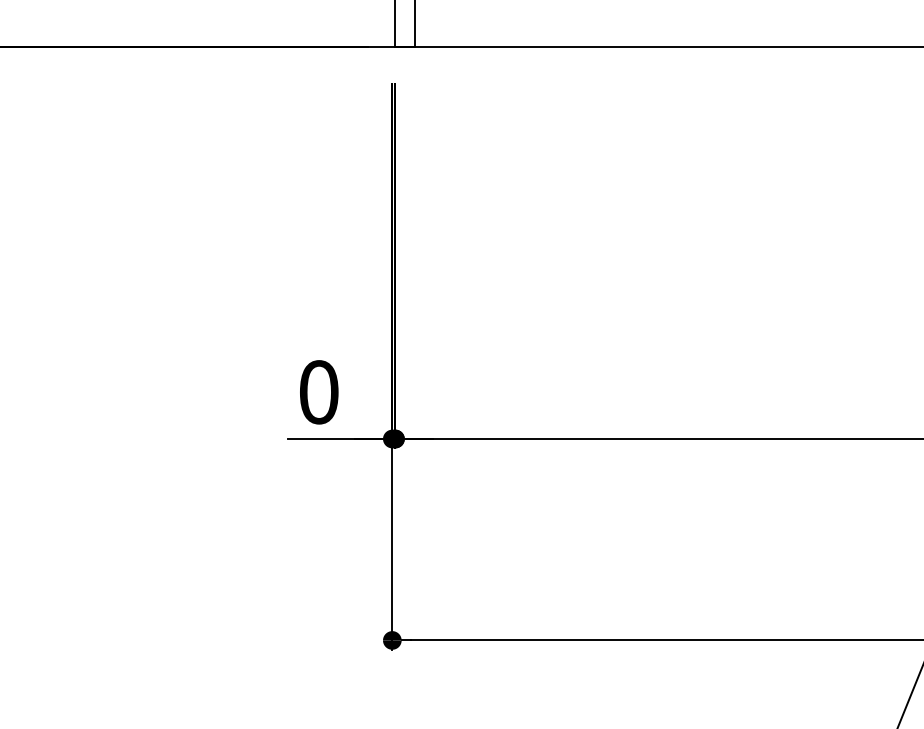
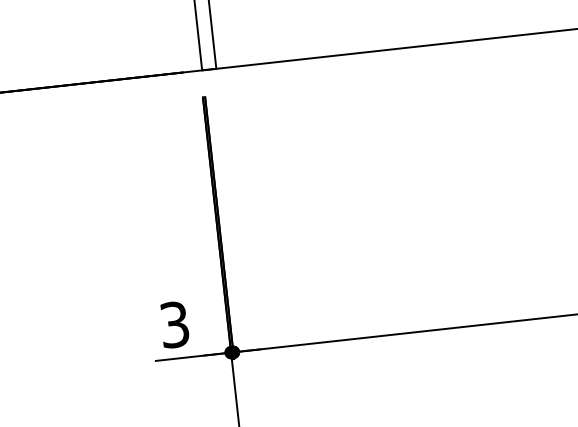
text: (319, 392) -> (175, 324), 0 -> 3

